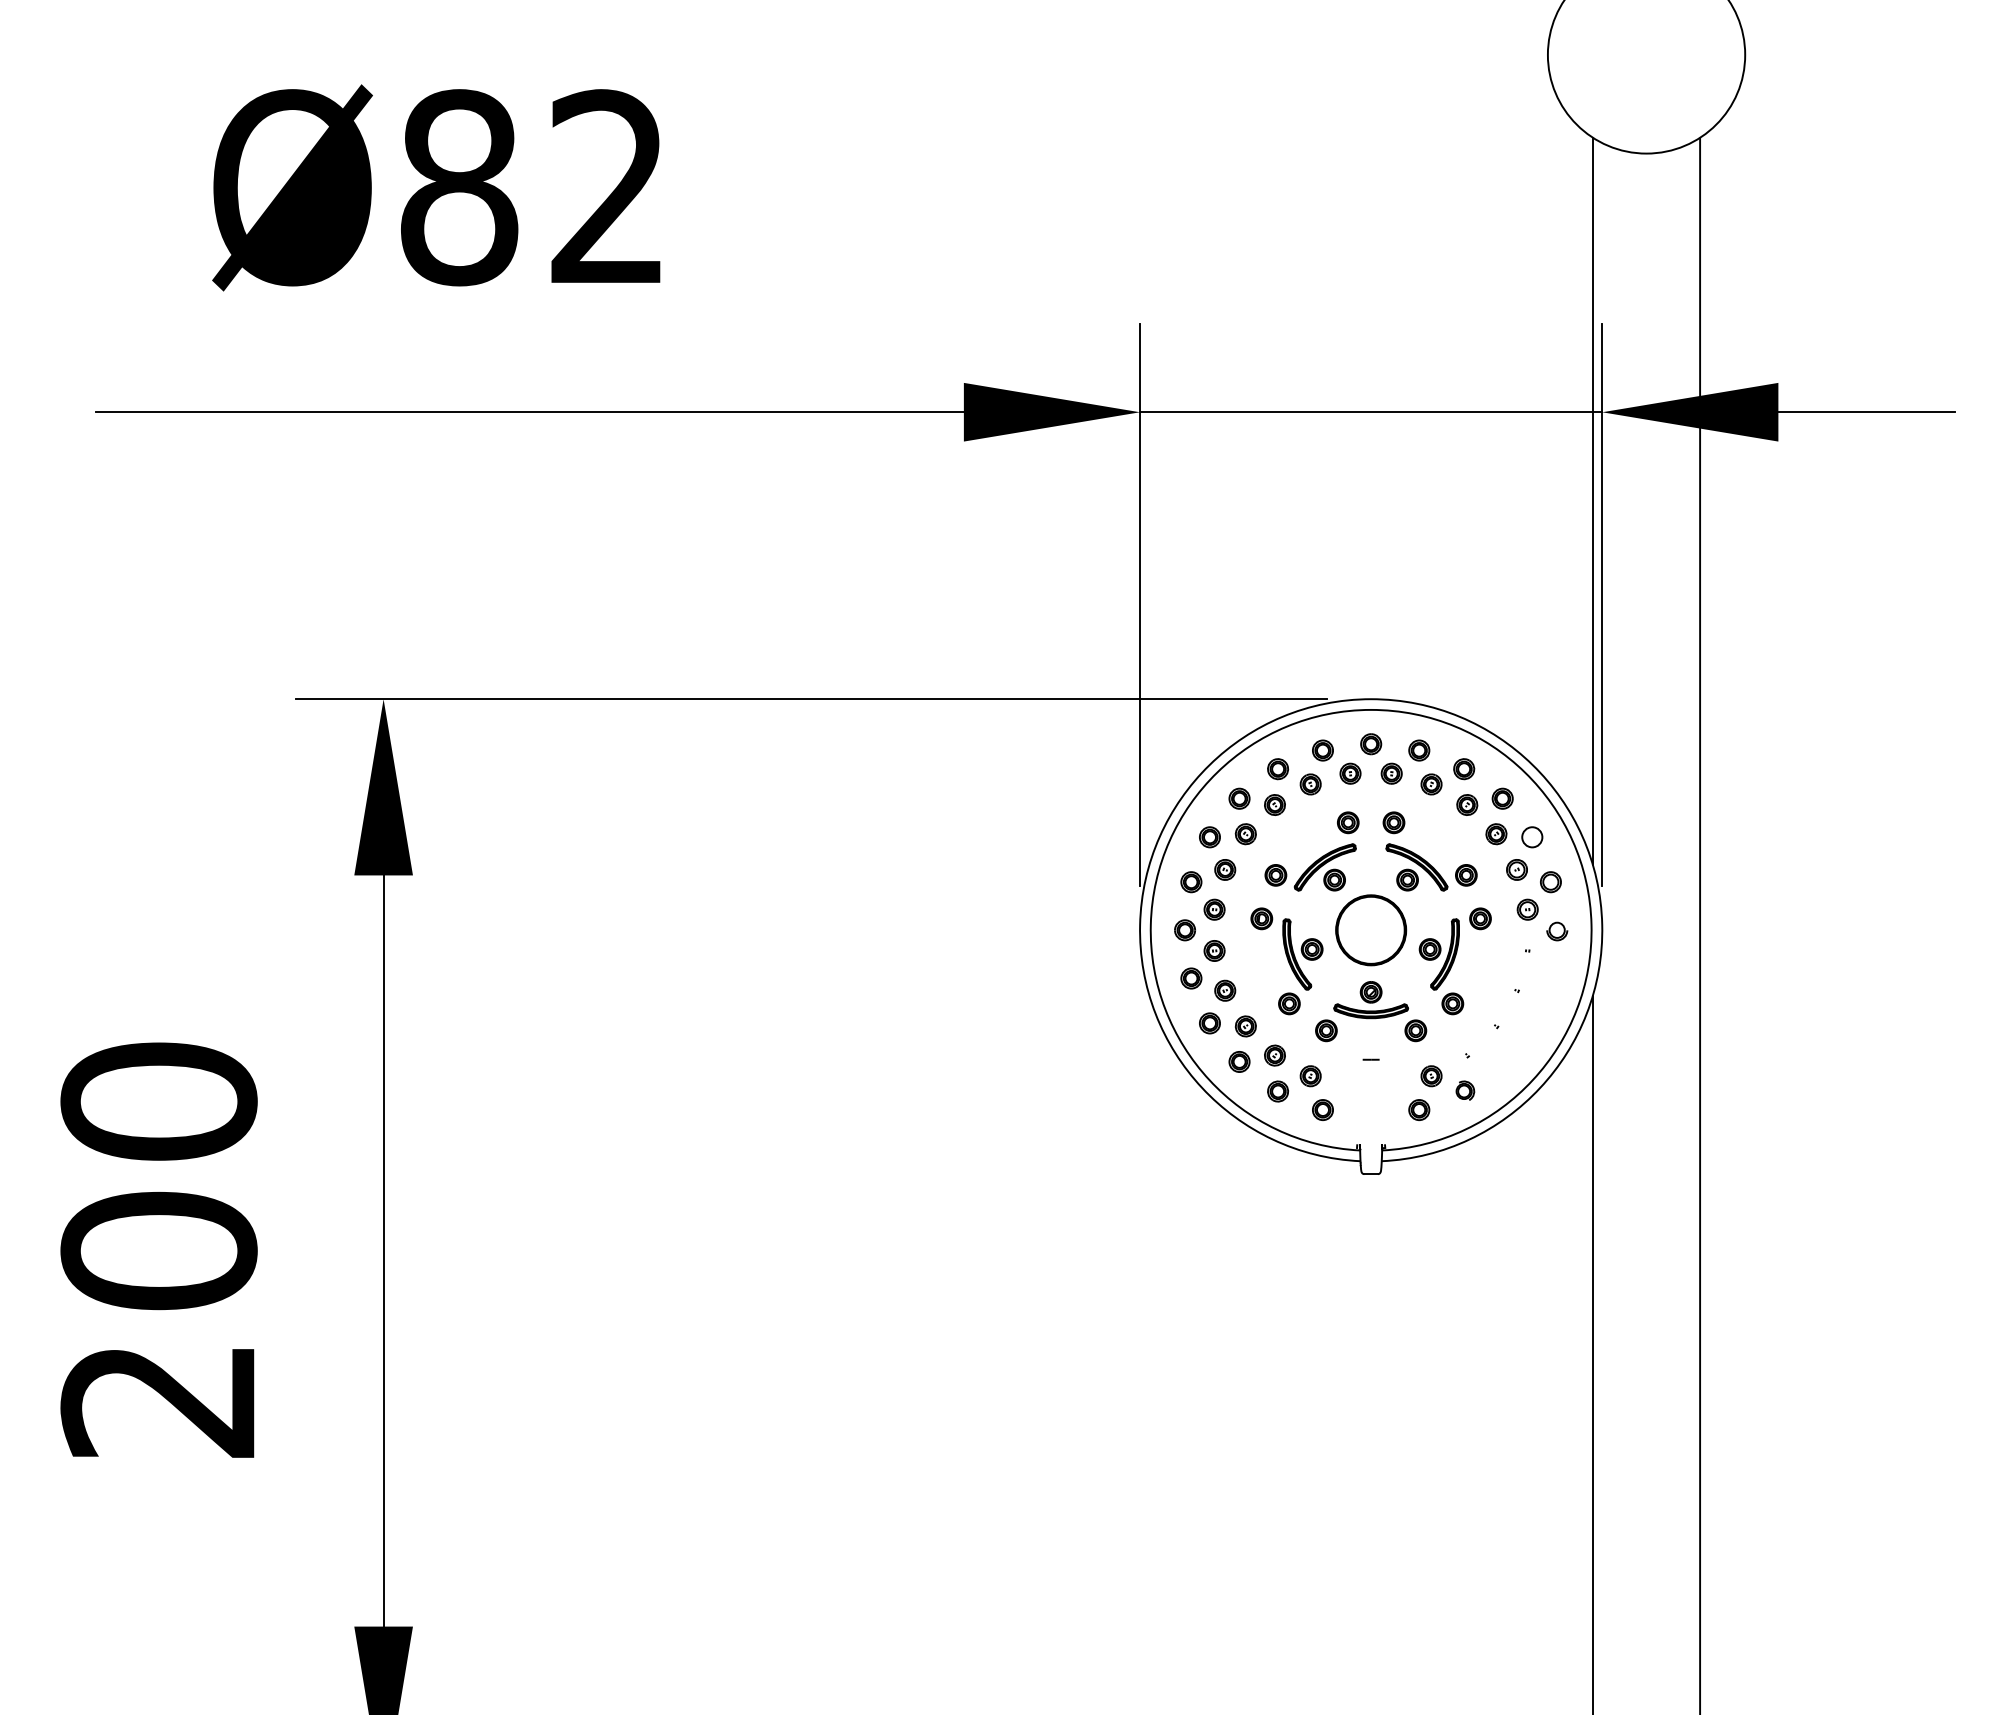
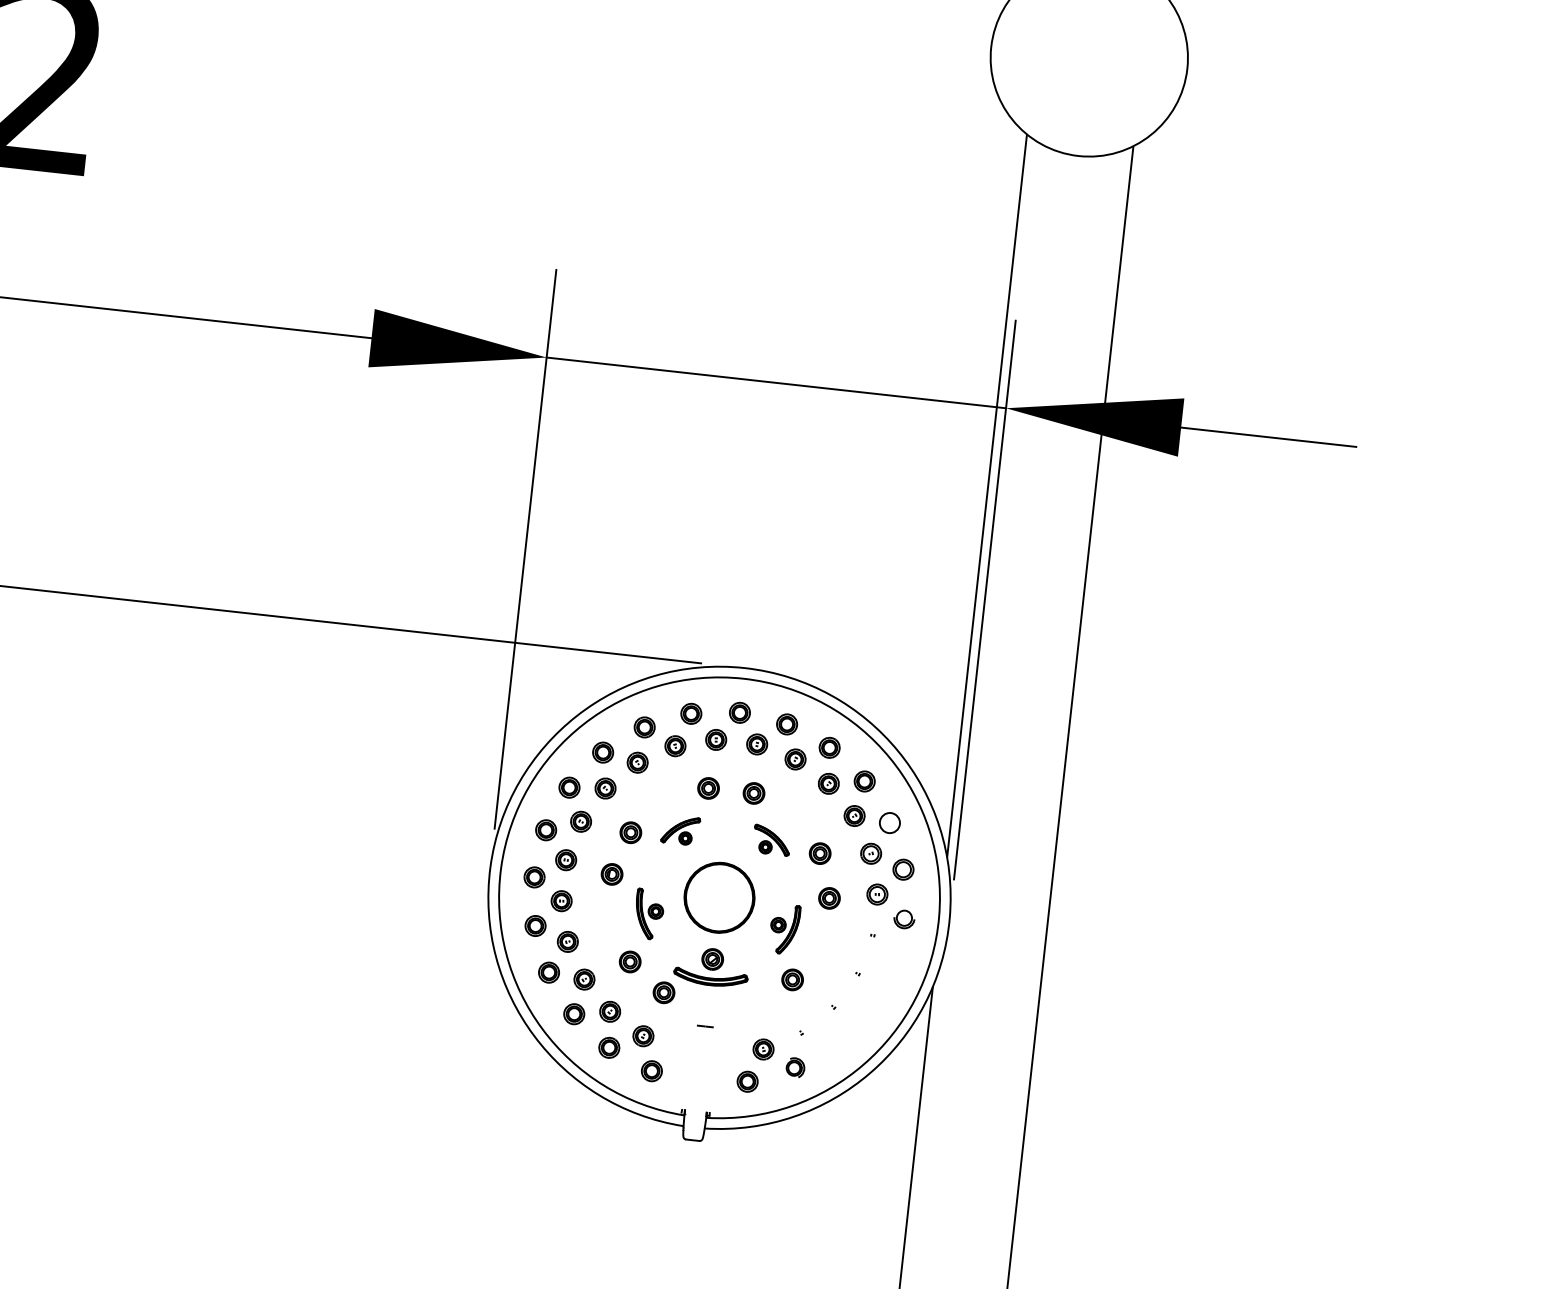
part: (1324, 867) -> (680, 830), size x0.6
part: (1416, 867) -> (771, 840), size x0.6
part: (1302, 954) -> (648, 914), size x0.7
part: (1438, 954) -> (783, 929), size x0.7
part: (1415, 1030) -> (752, 1002), removed

